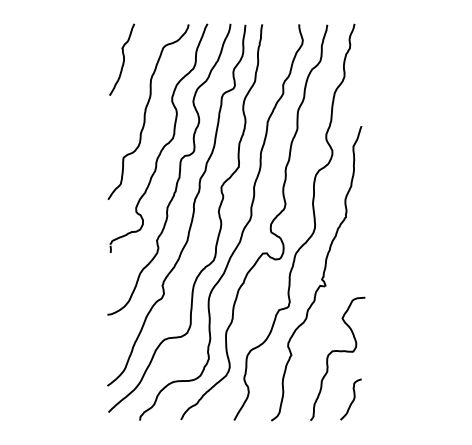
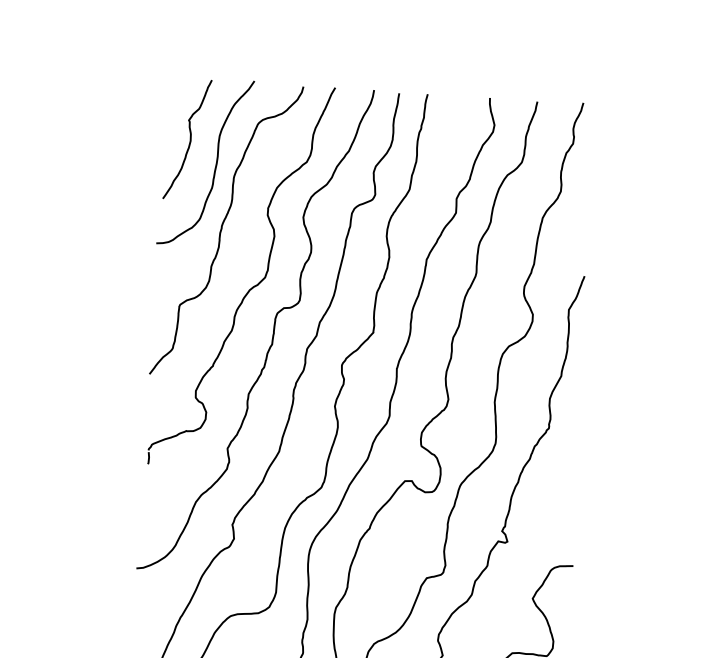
curve: (139, 72) -> (215, 162), added

